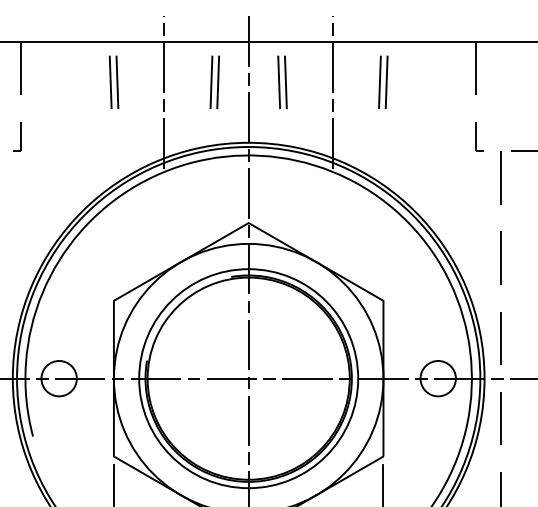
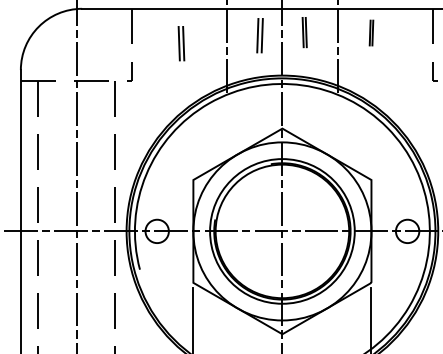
part: (114, 82) -> (181, 43), moved
part: (282, 82) -> (304, 35), size x0.7
part: (383, 82) -> (371, 35), size x0.6

